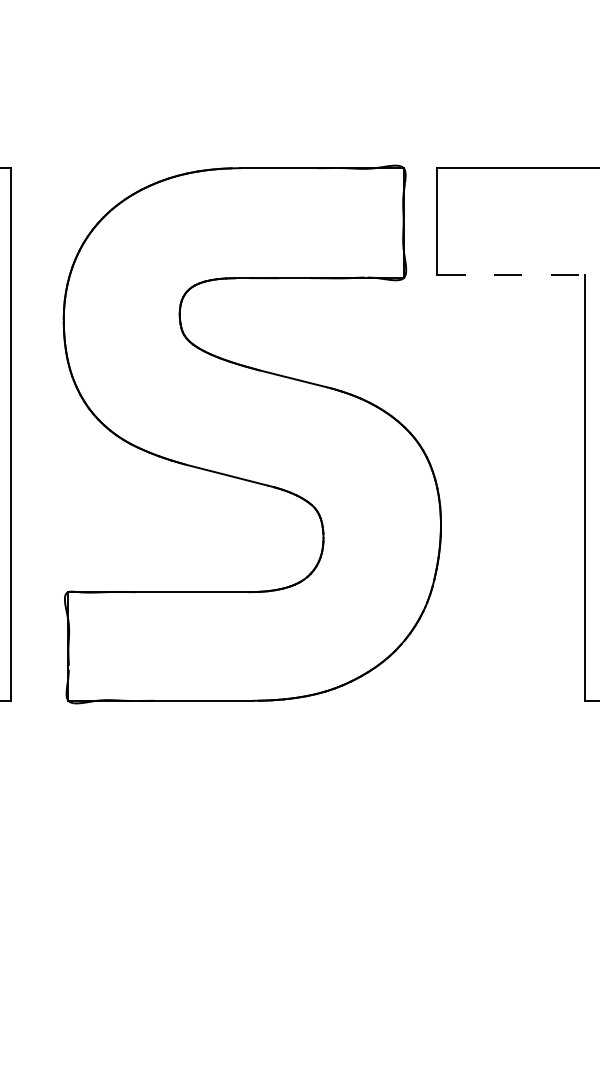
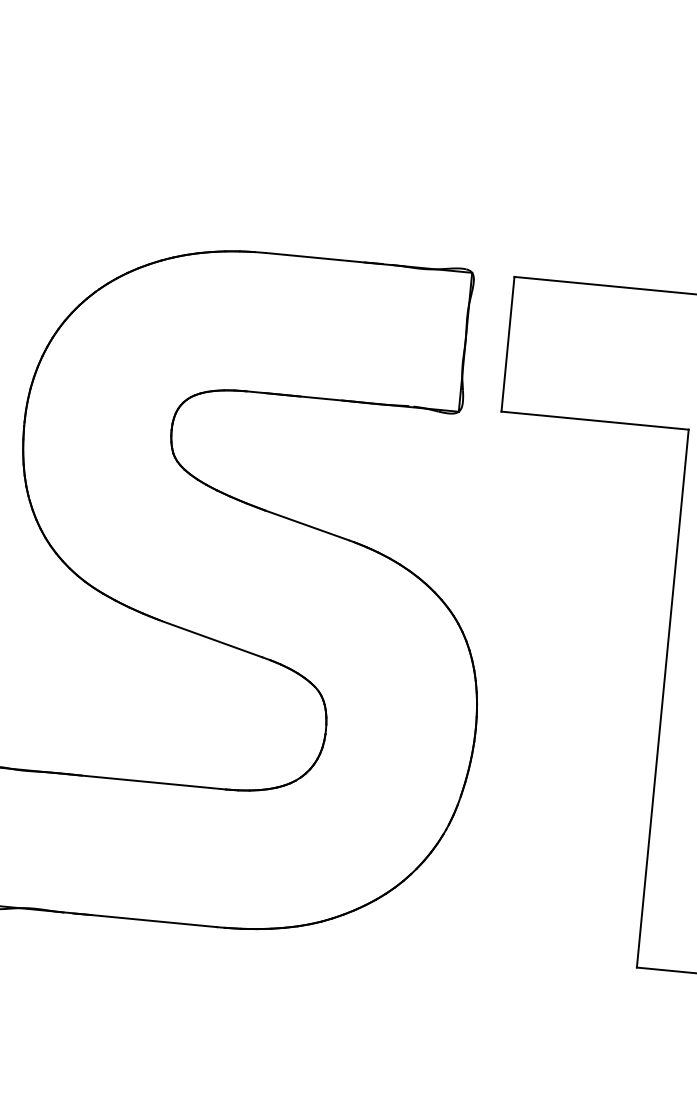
line: (511, 274) -> (595, 420), dashed -> solid

